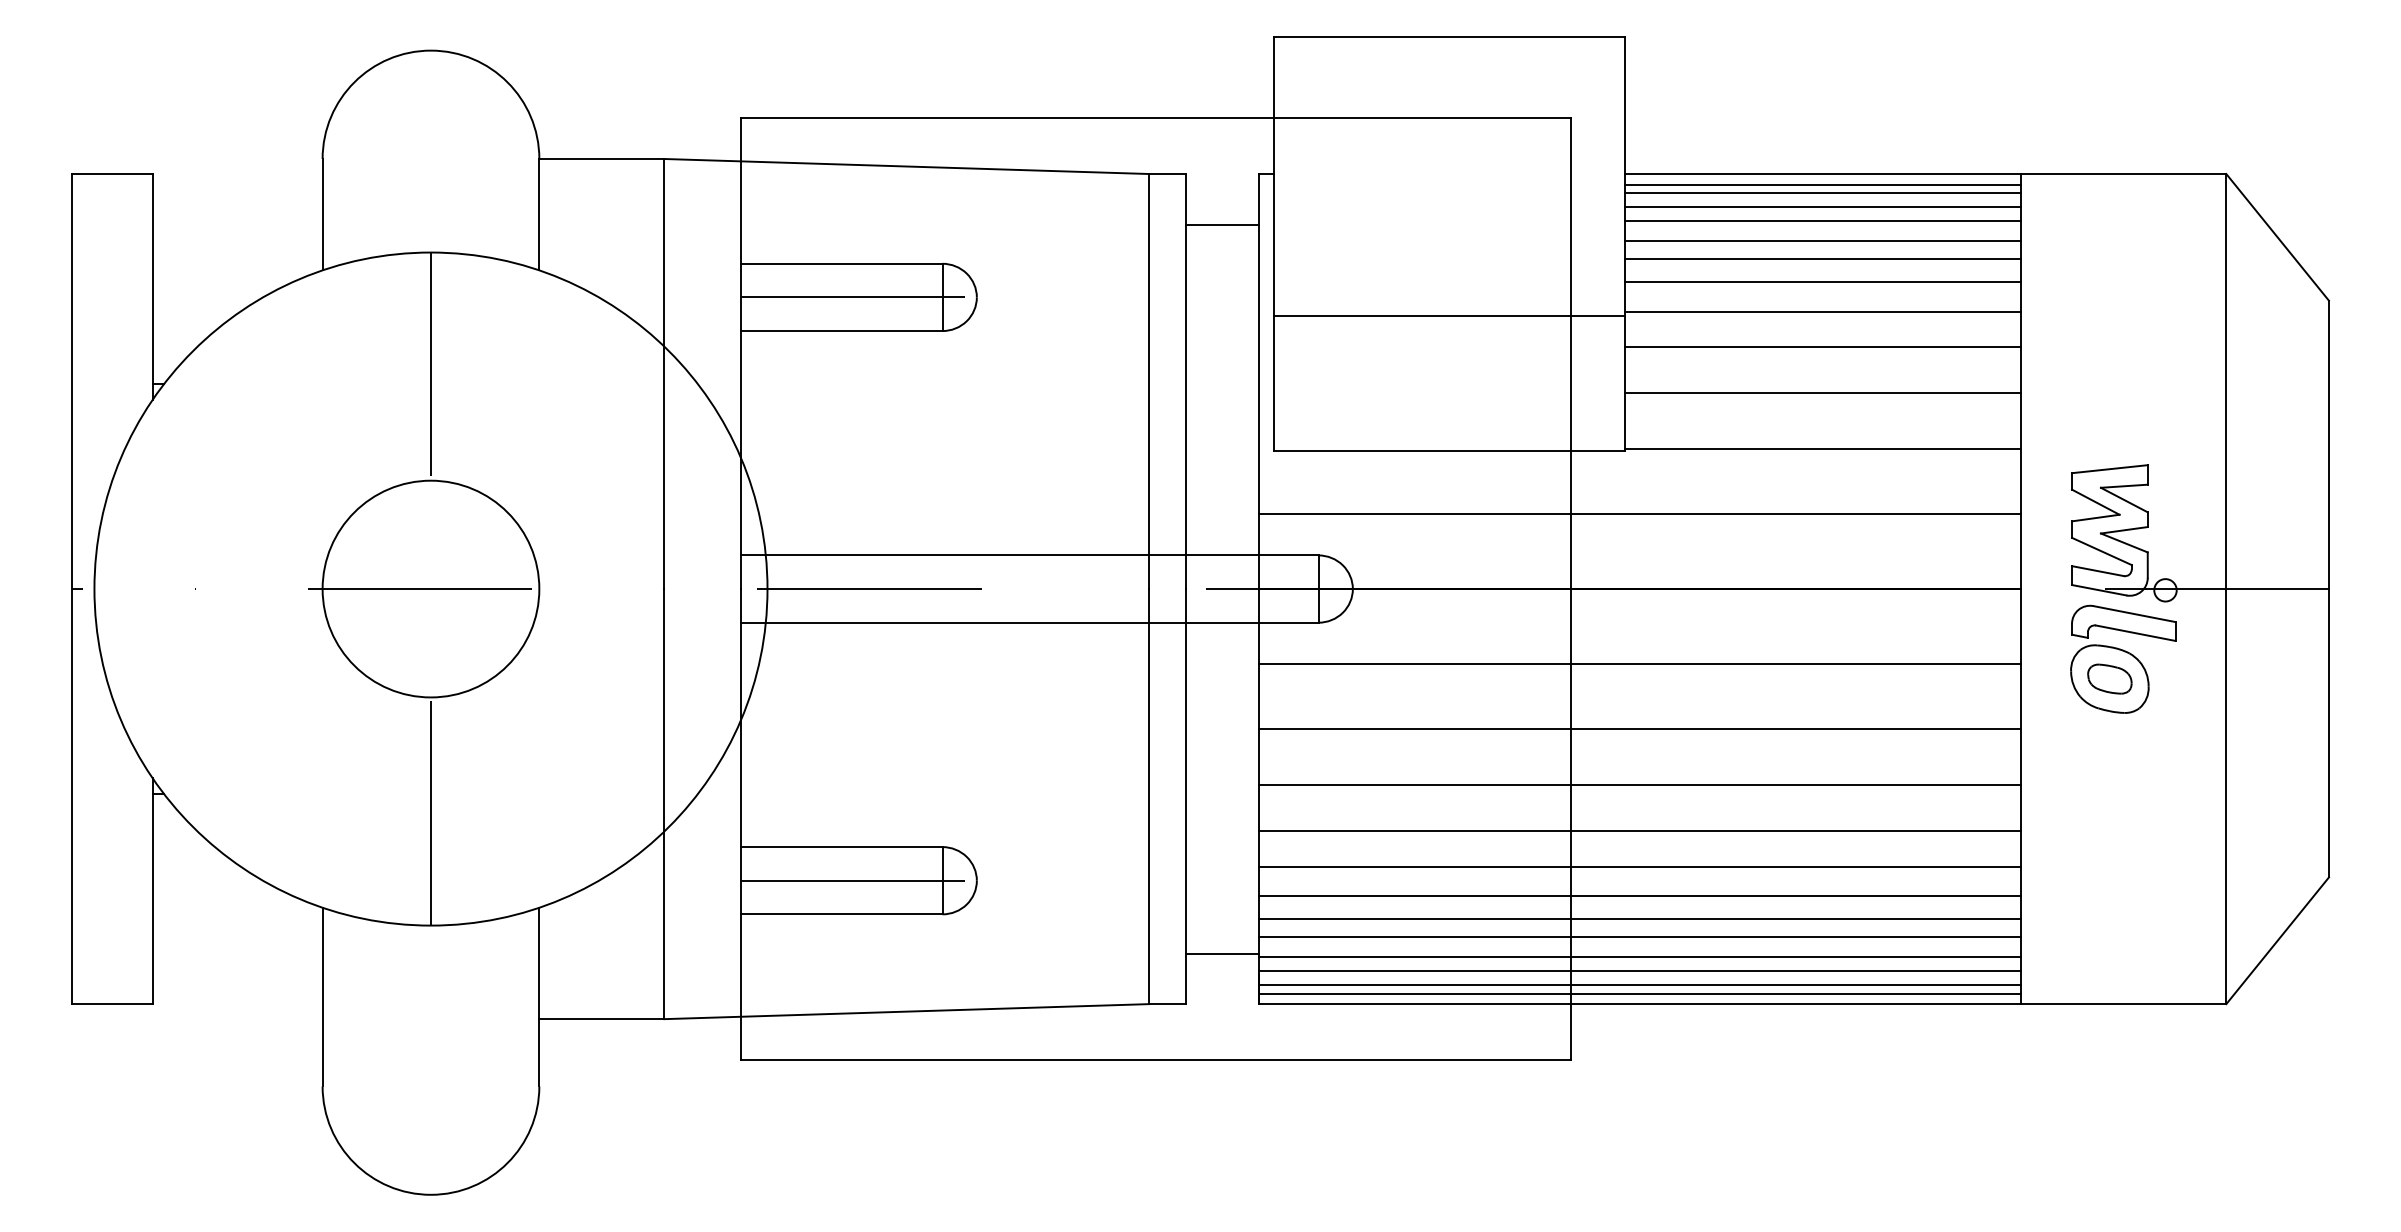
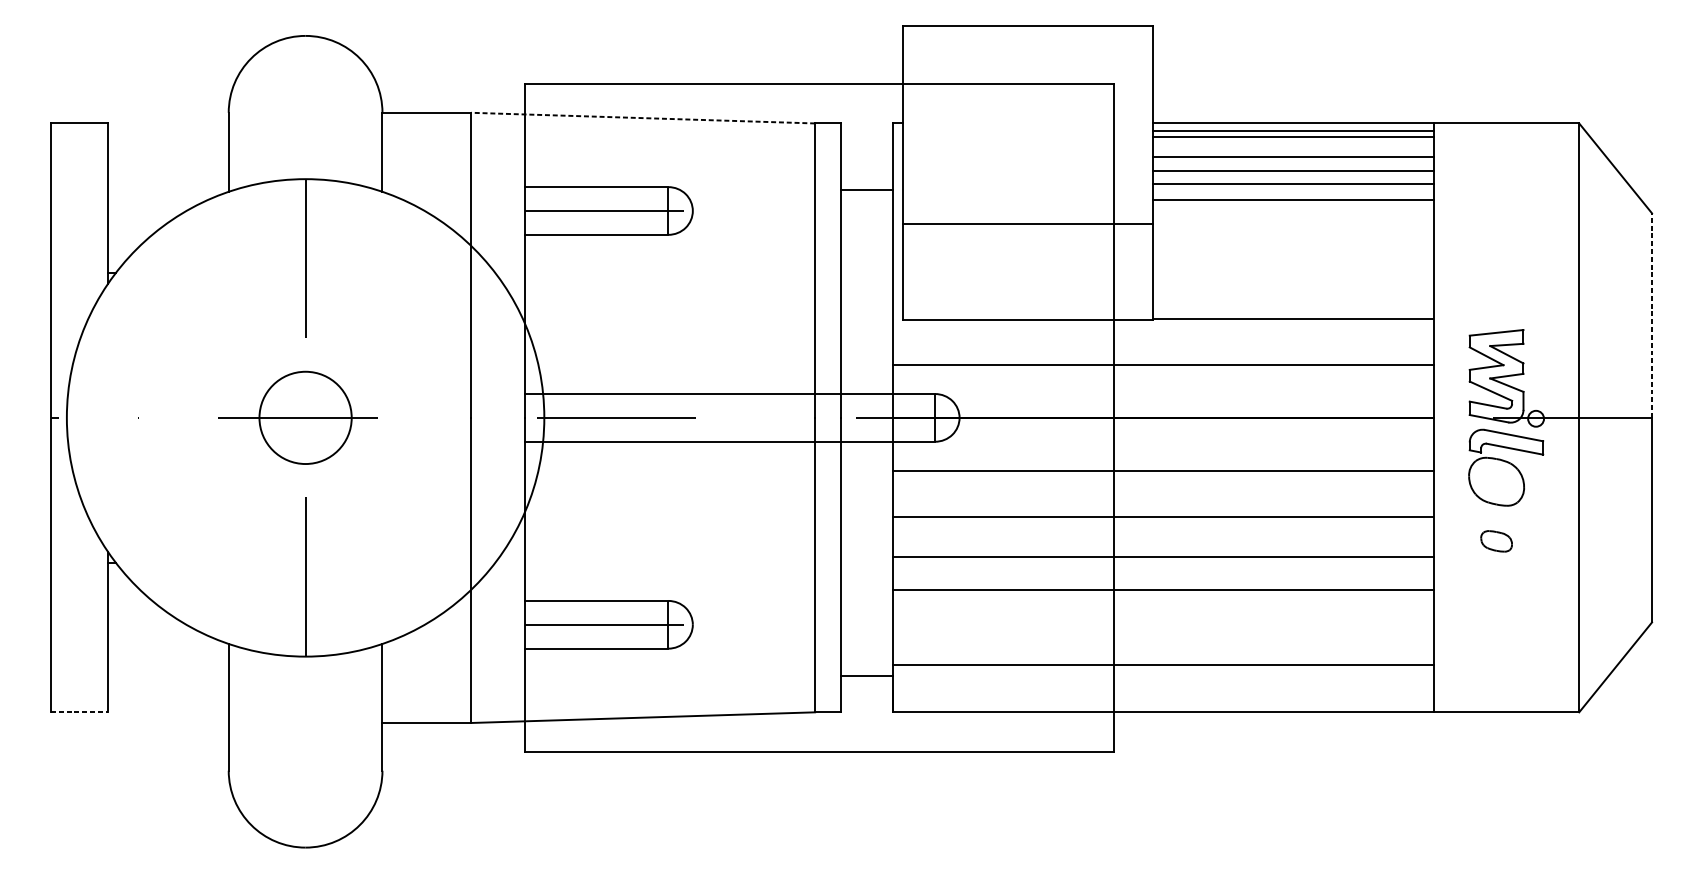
line: (906, 166) -> (642, 118), solid -> dashed
line: (1823, 206) -> (1293, 146), removed
line: (1221, 224) -> (866, 190), moved
line: (1823, 311) -> (1293, 220), removed
line: (1823, 346) -> (1293, 245), removed
line: (1823, 392) -> (1293, 278), removed
line: (2328, 444) -> (1651, 315), solid -> dashed
circle: (430, 588) -> (305, 417), size x0.6
part: (2109, 678) -> (1496, 540), moved
line: (1639, 866) -> (1162, 614), removed
line: (1639, 895) -> (1162, 635), removed
line: (1639, 918) -> (1162, 651), removed
line: (1639, 957) -> (1162, 679), removed
line: (1639, 971) -> (1162, 689), removed
line: (1639, 984) -> (1162, 698), removed
line: (1639, 993) -> (1162, 704), removed
line: (112, 1004) -> (79, 712), solid -> dashed

